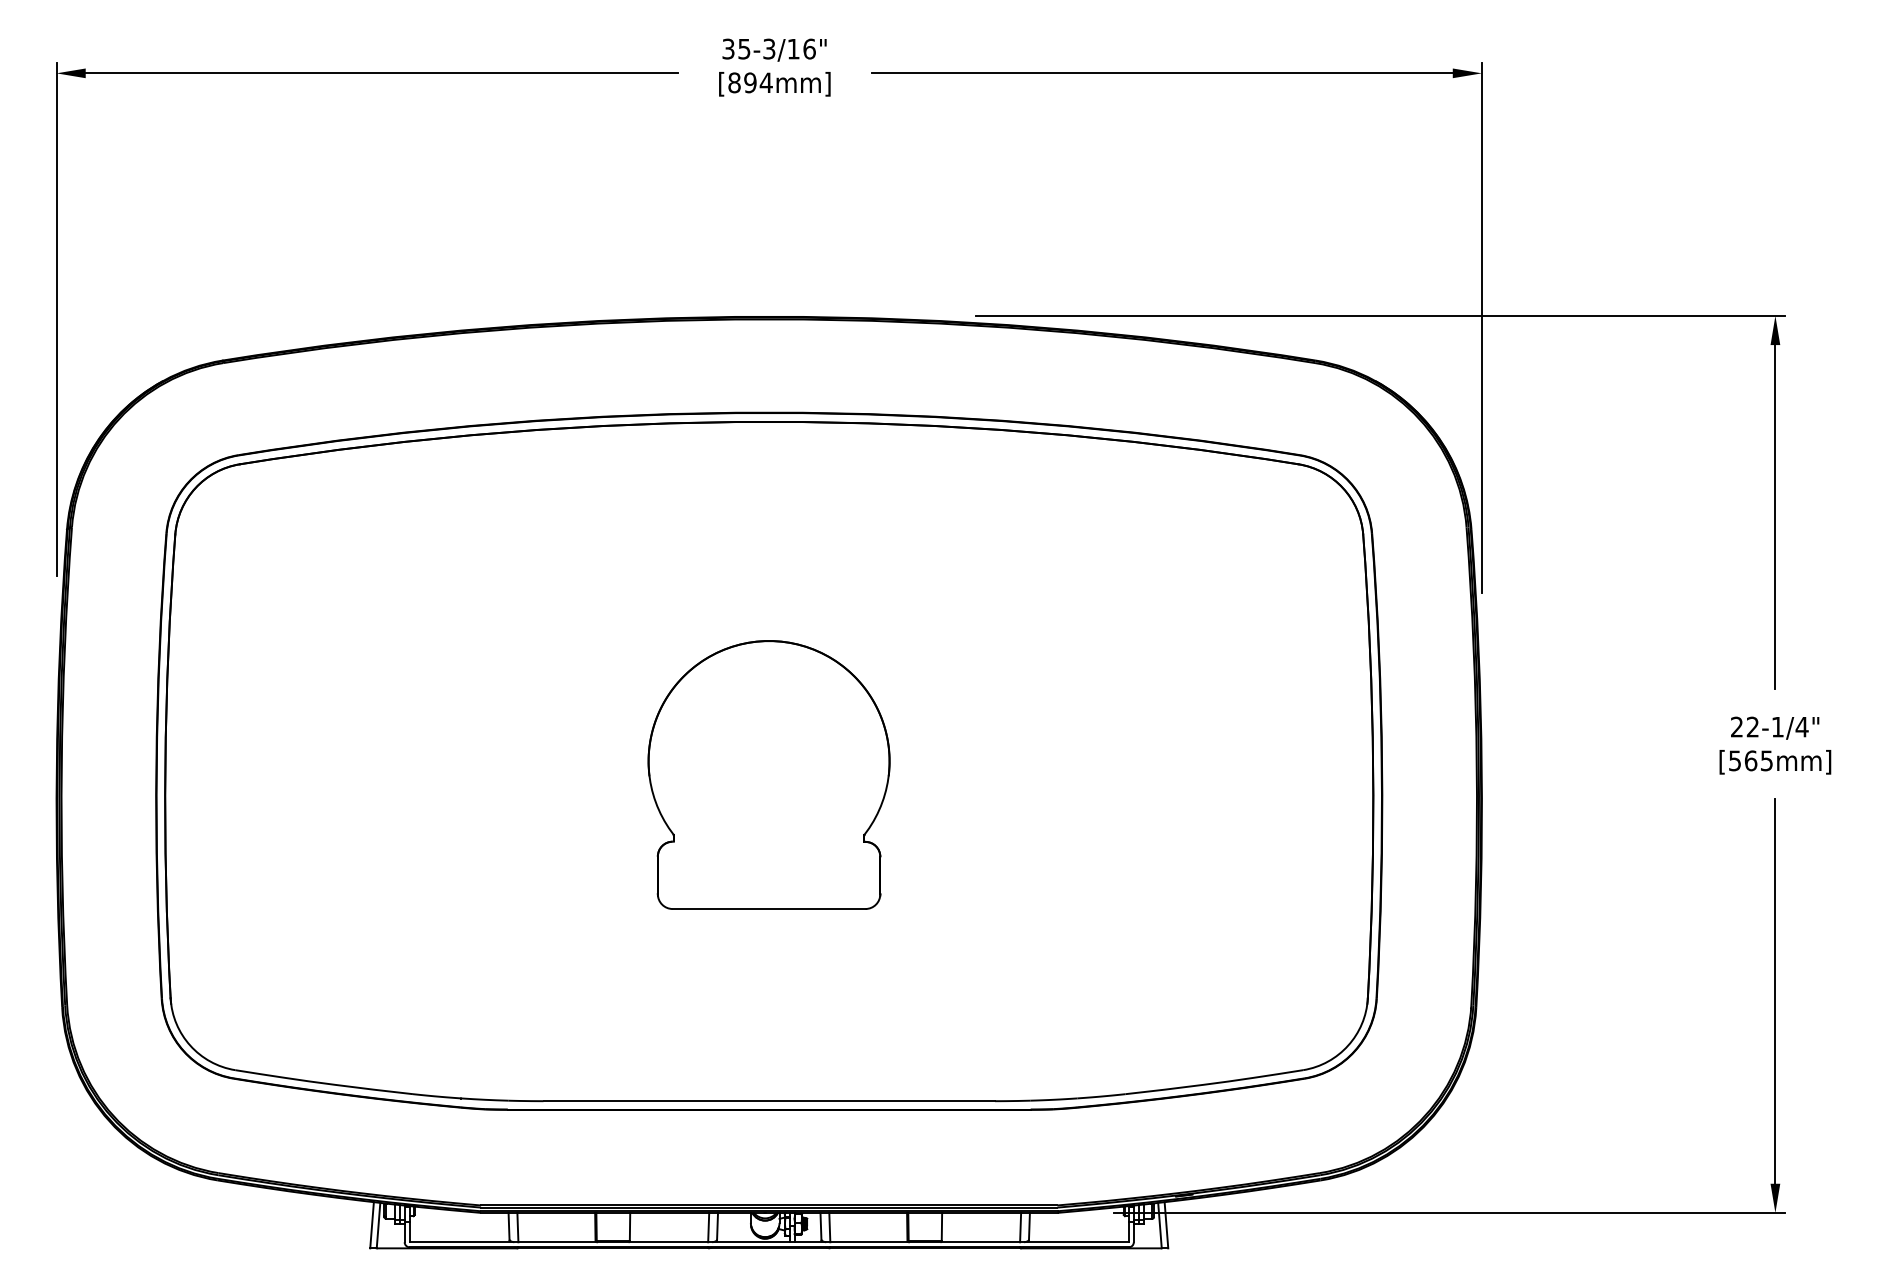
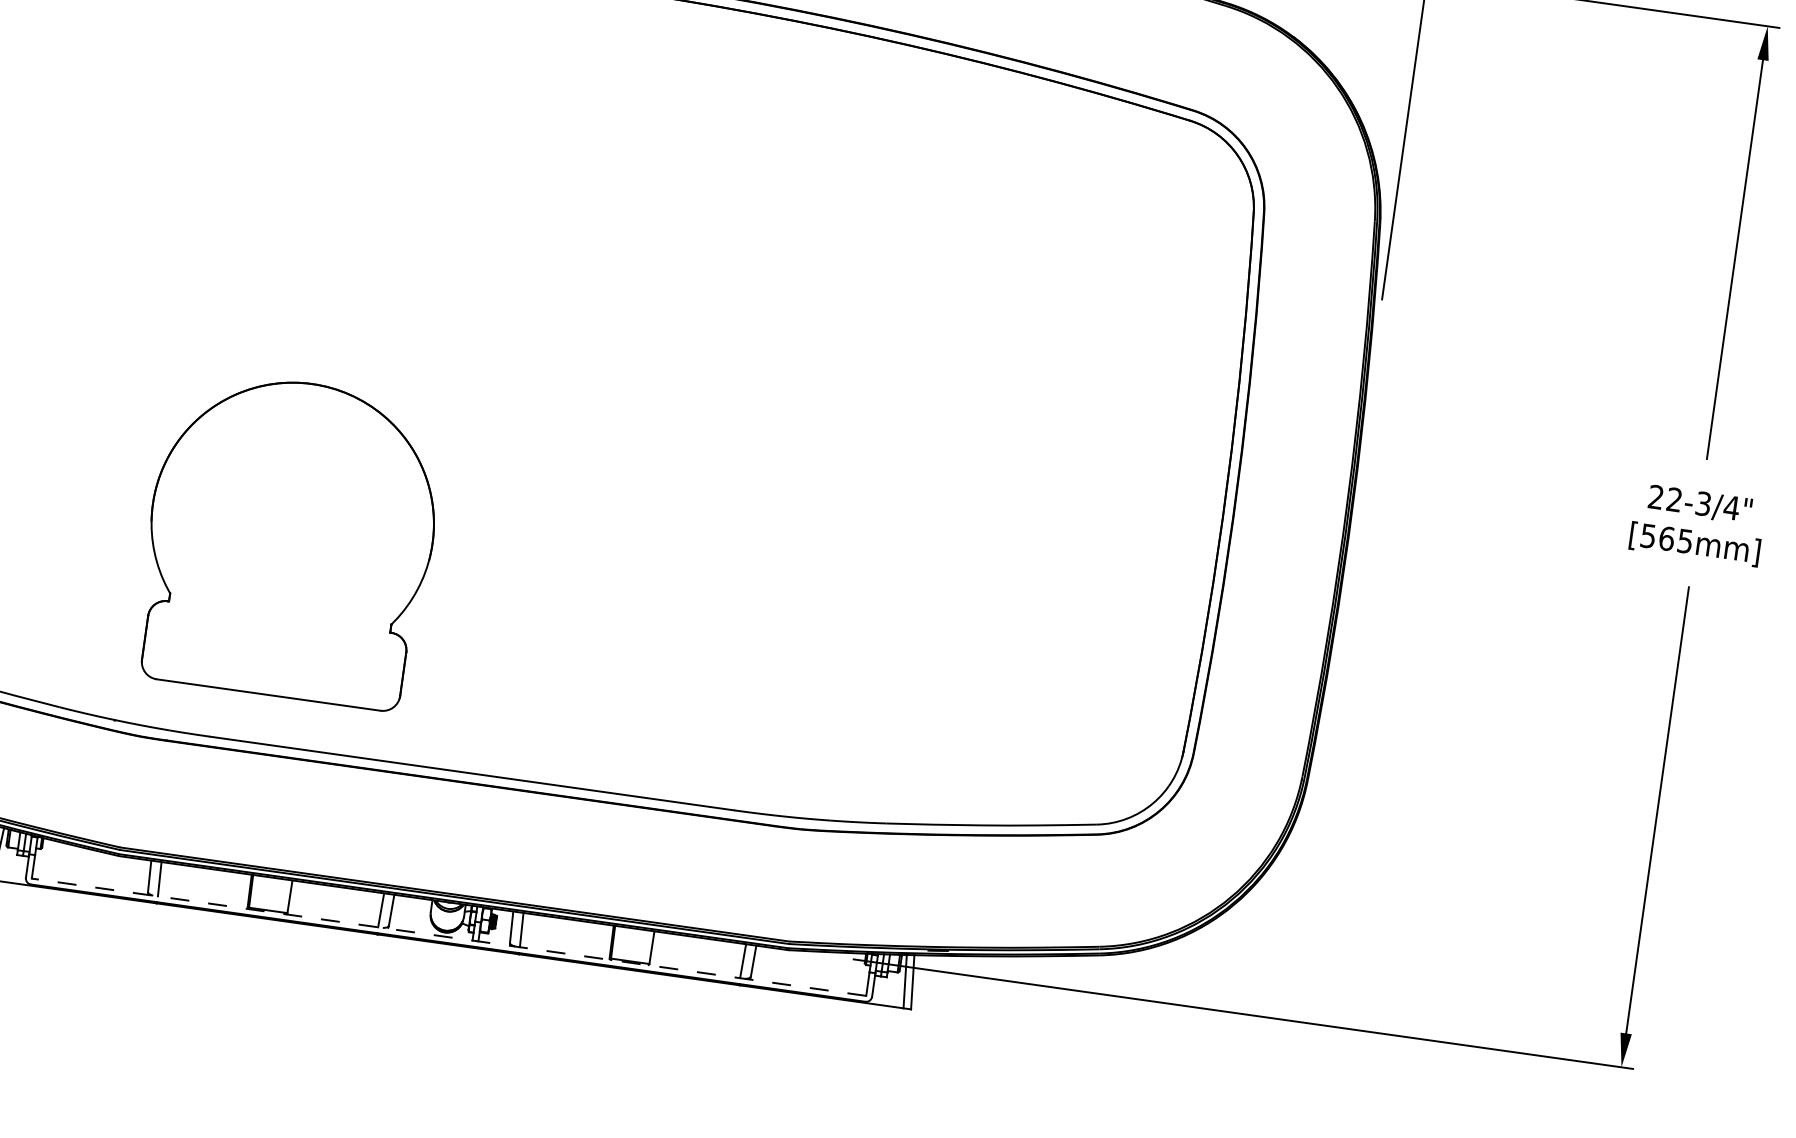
text: (1777, 726) -> (1703, 503), 22-1/4" -> 22-3/4"
part: (768, 774) -> (289, 538), moved
line: (769, 1242) -> (449, 937), solid -> dashed

